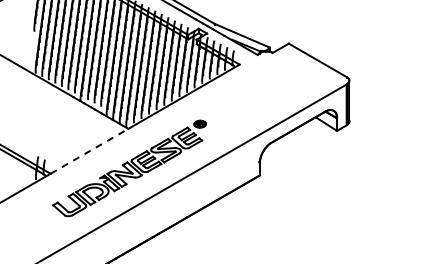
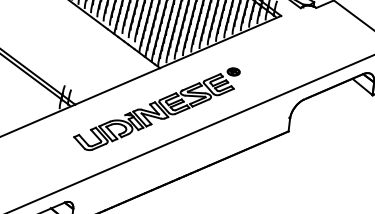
line: (89, 151) -> (117, 86), dashed -> solid

